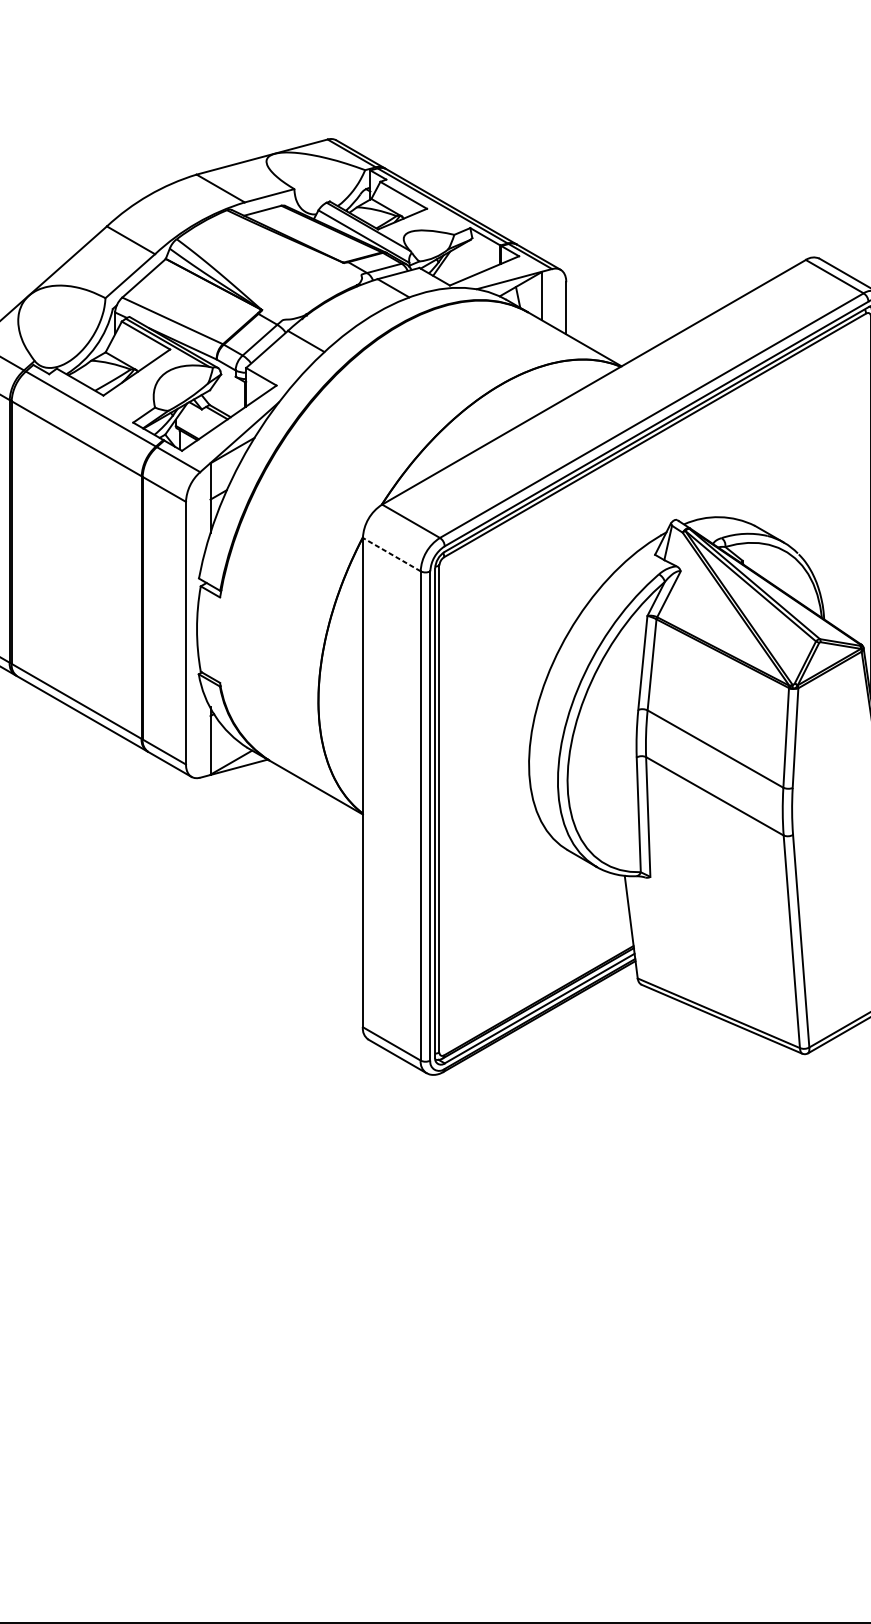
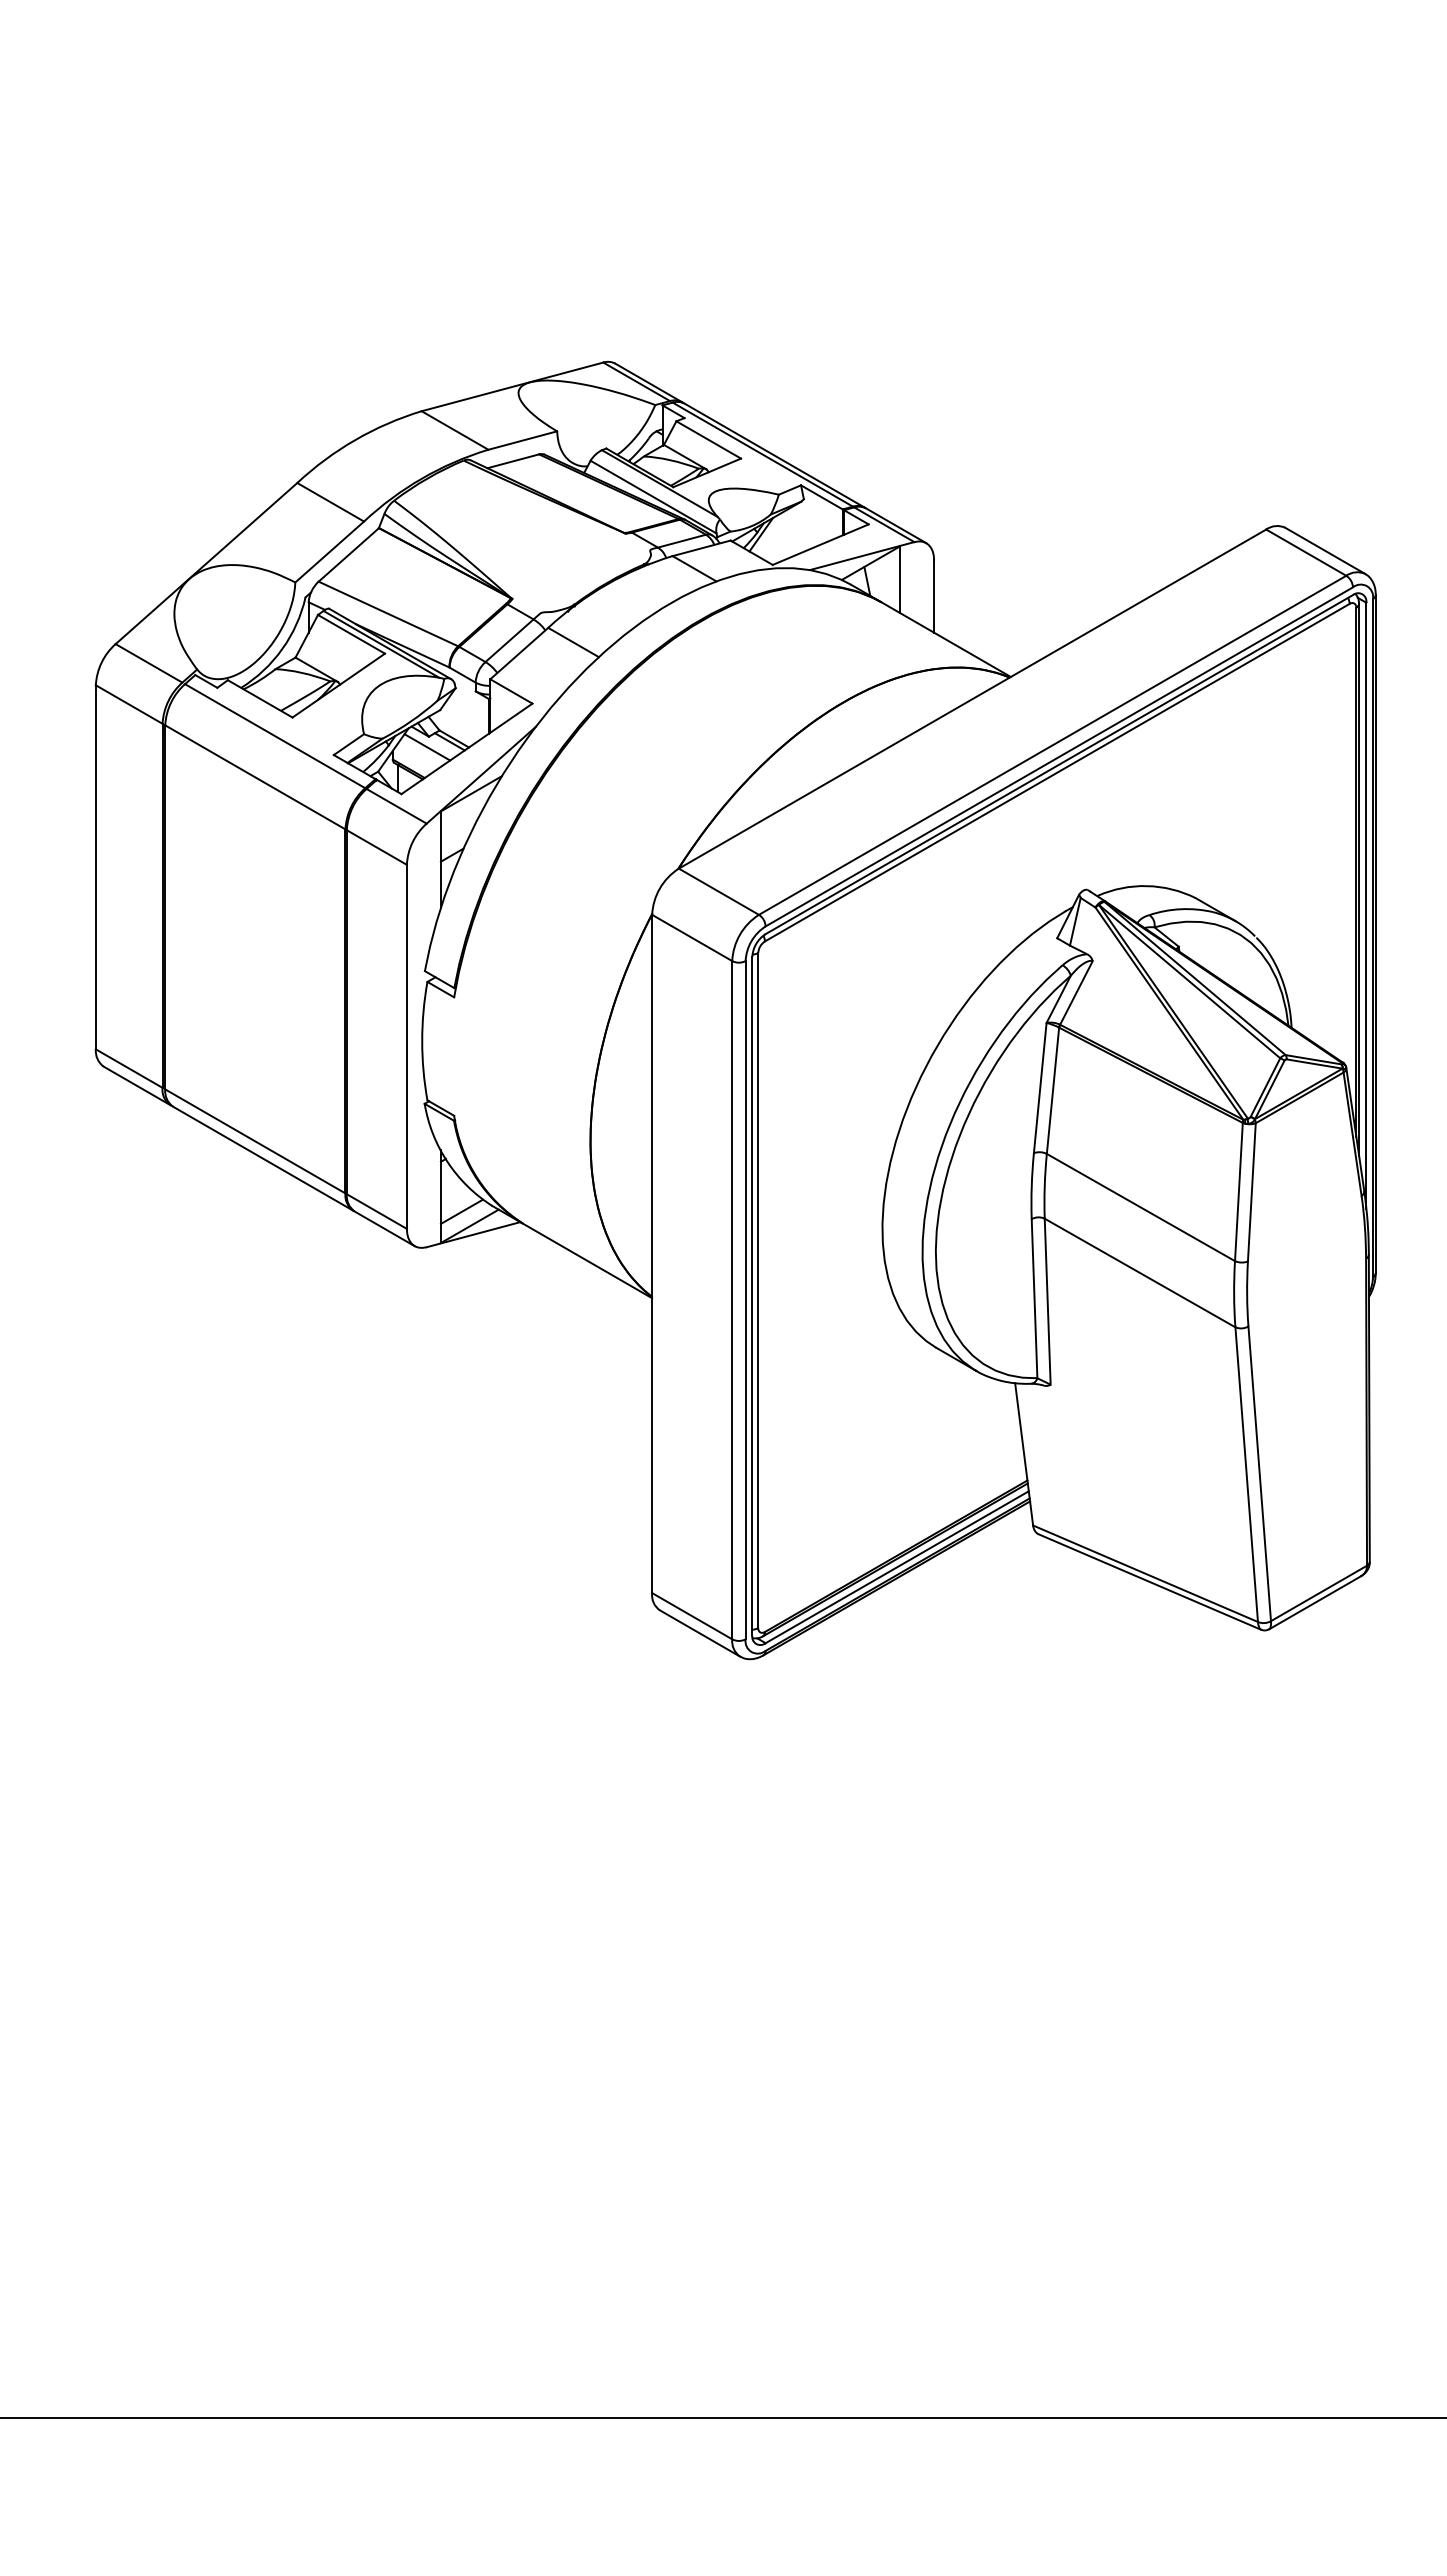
line: (200, 417) -> (427, 747), added
line: (391, 554) -> (691, 937), dashed -> solid
line: (225, 751) -> (461, 1211), added

